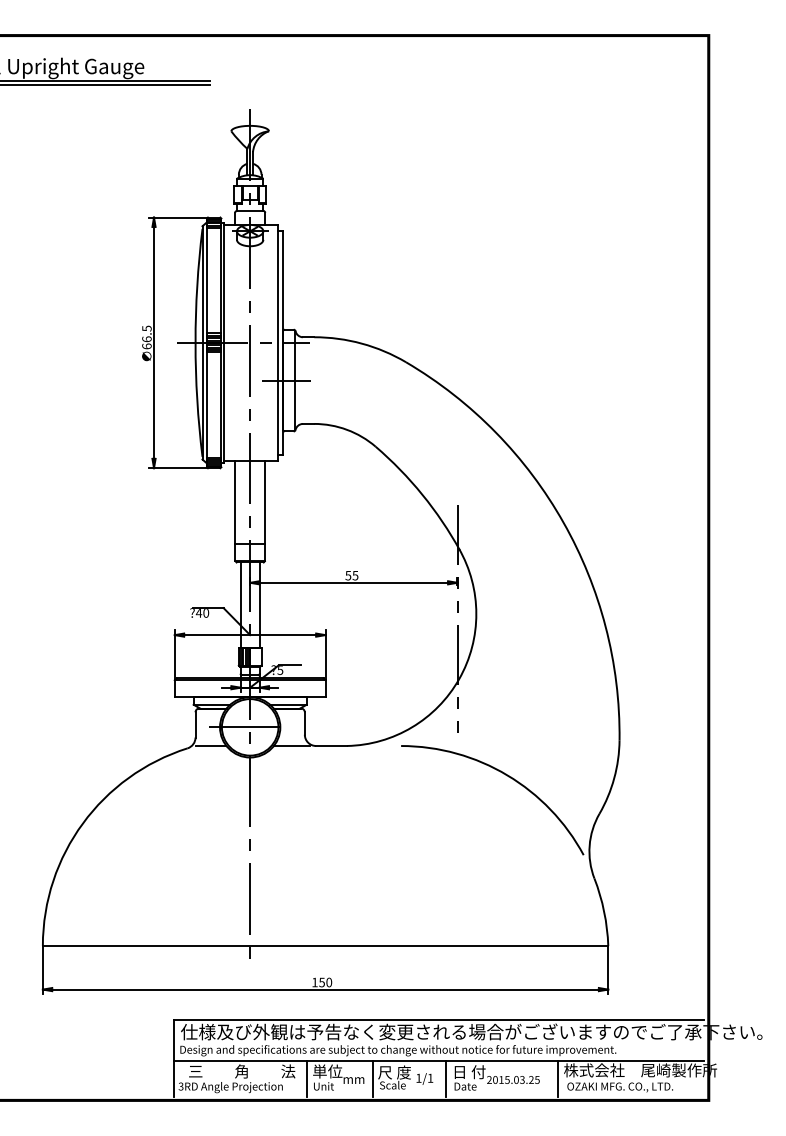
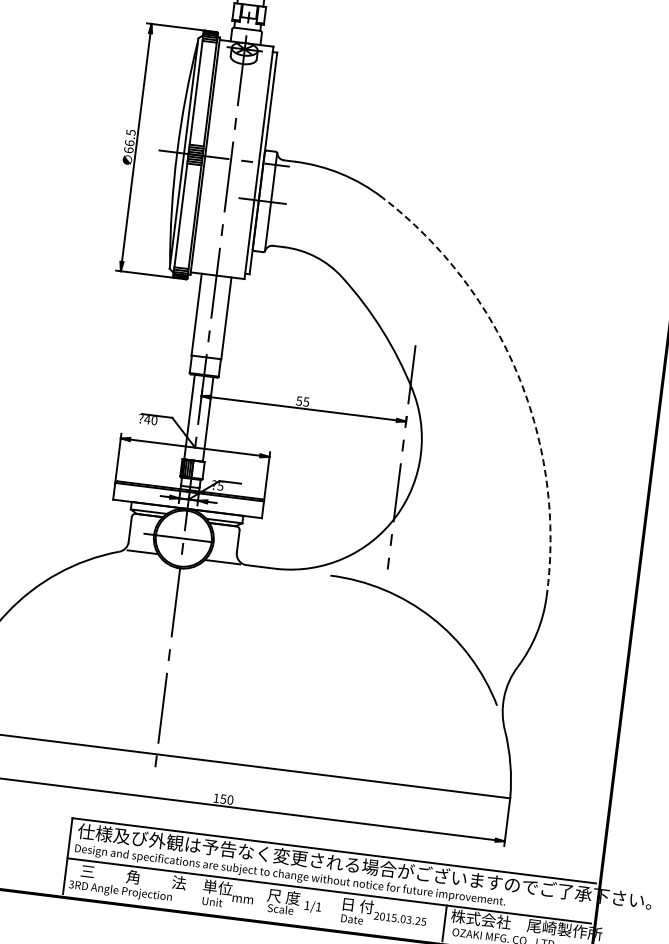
arc: (563, 522) -> (518, 375), solid -> dashed
line: (306, 1078) -> (196, 891), removed
line: (372, 1078) -> (261, 900), removed
line: (446, 1078) -> (334, 909), removed

